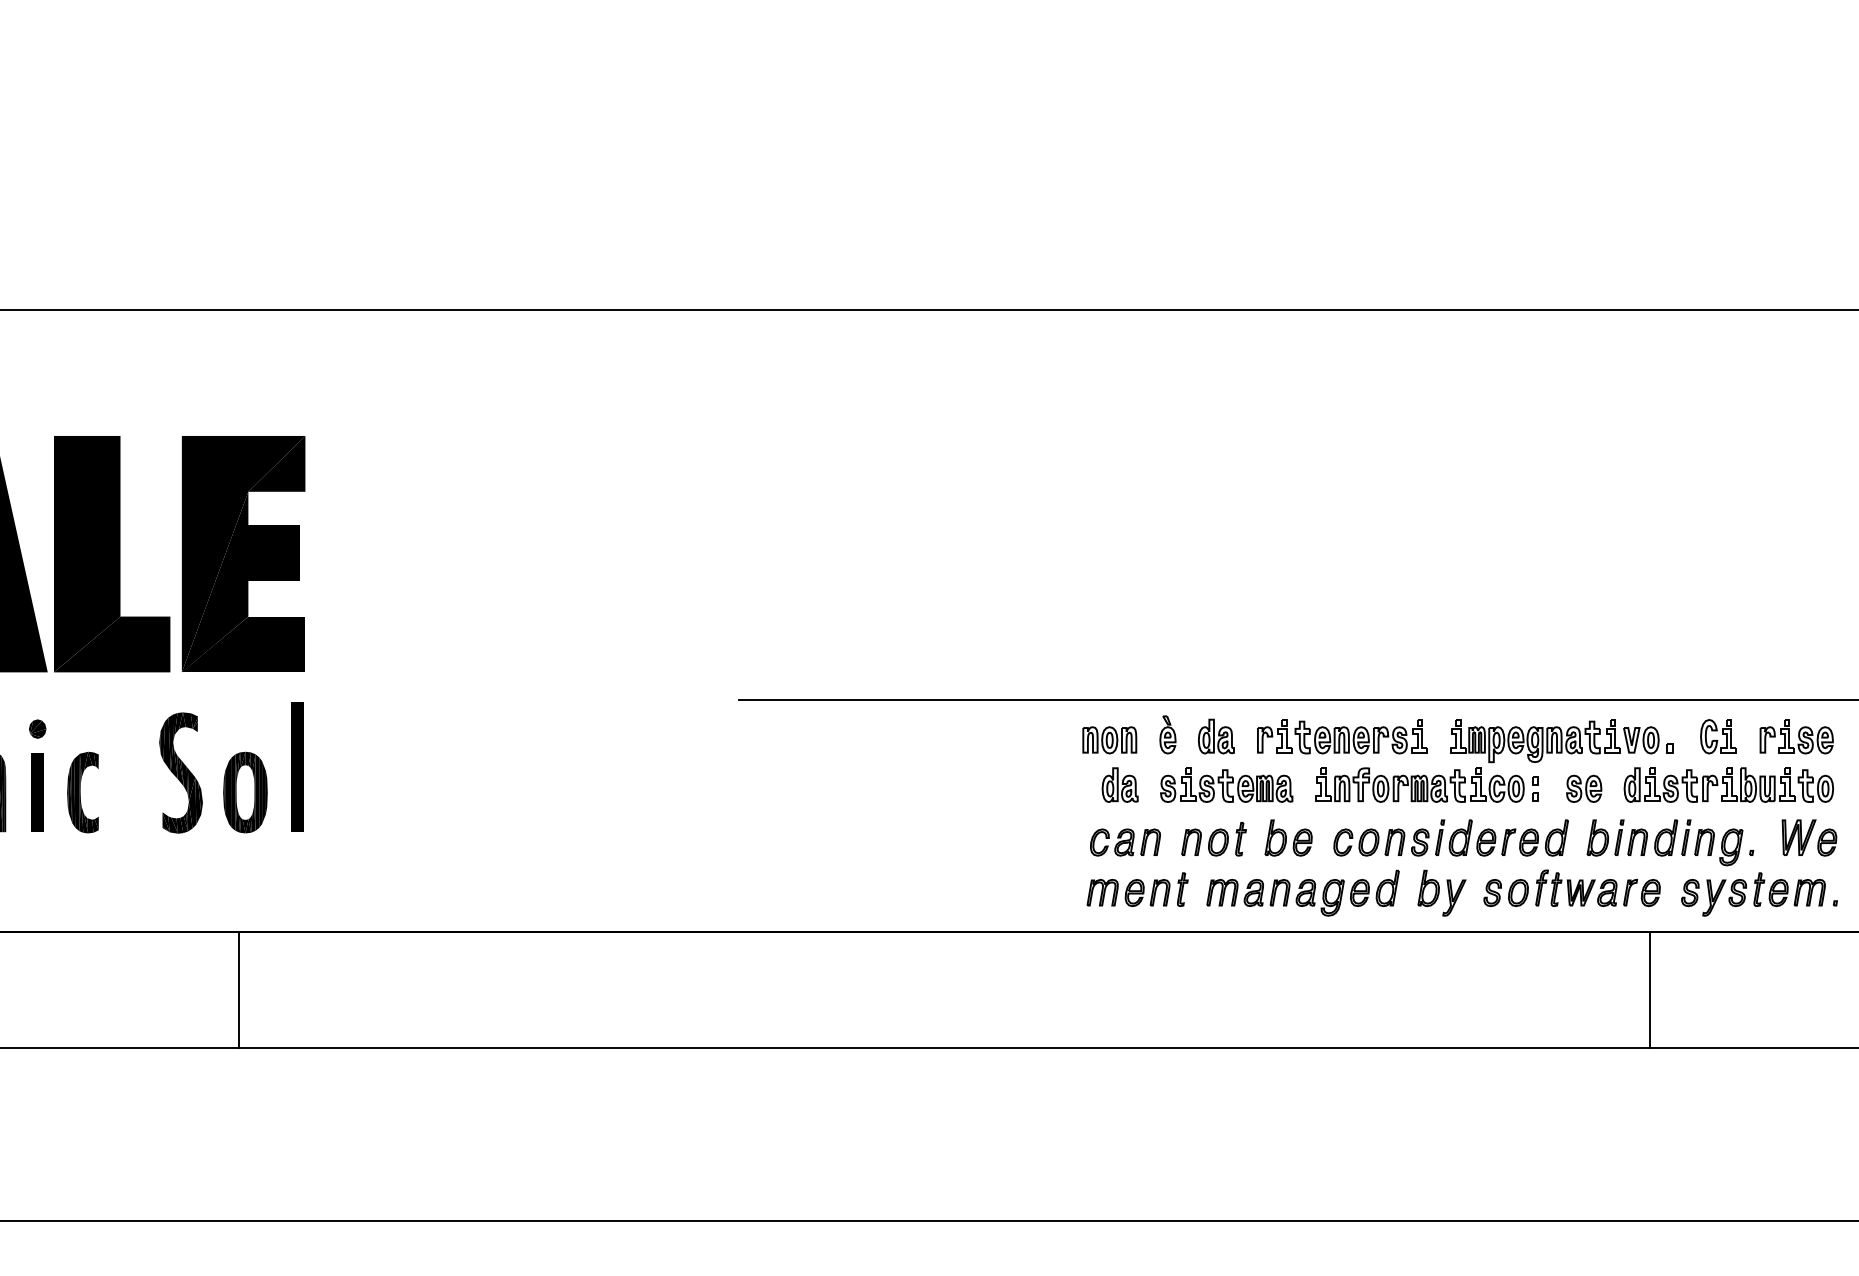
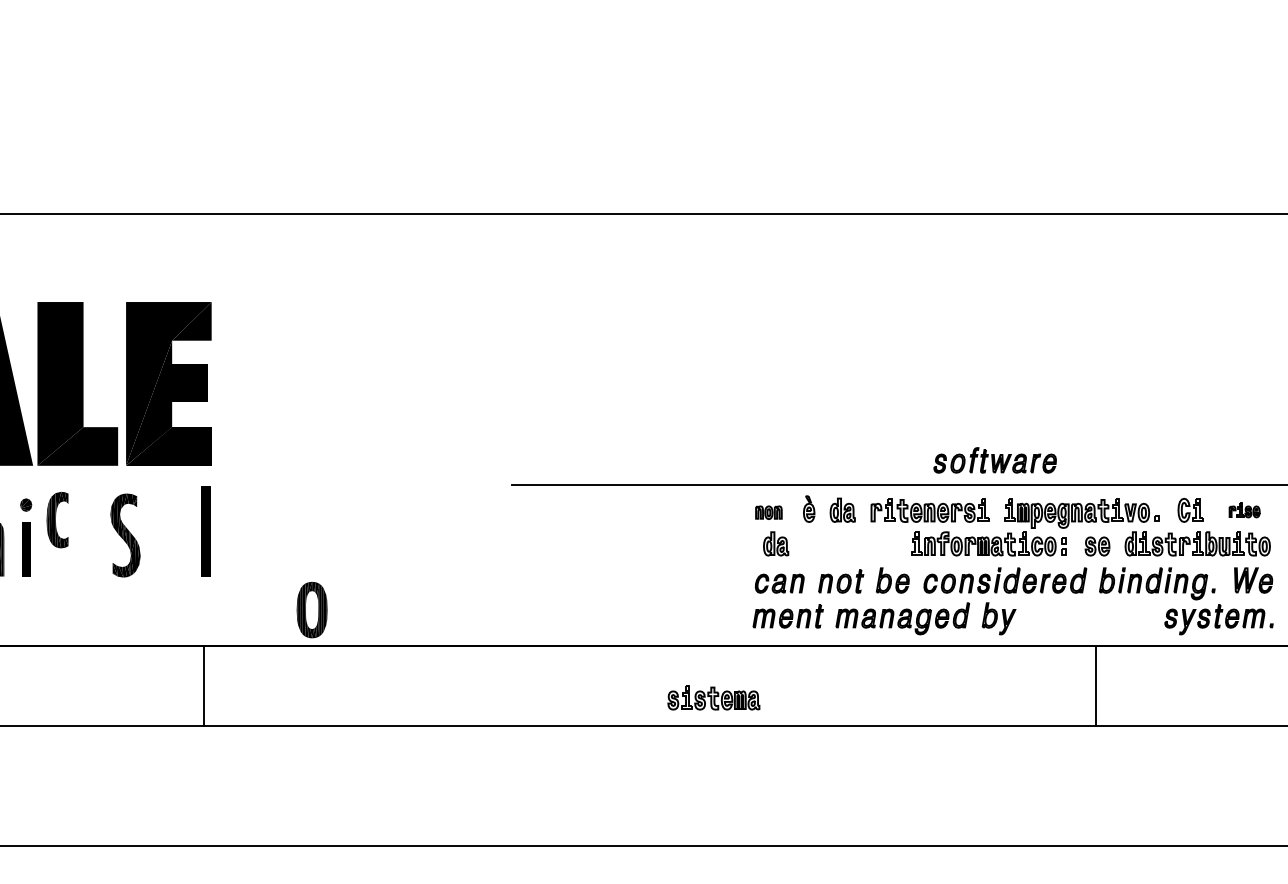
part: (1796, 736) -> (1244, 510), size x0.6
part: (1109, 739) -> (768, 512), size x0.7
part: (1226, 784) -> (713, 697), moved
part: (82, 791) -> (57, 519), moved
part: (244, 791) -> (311, 609), moved
part: (1571, 888) -> (994, 460), moved
line: (238, 989) -> (203, 685), moved
line: (1650, 989) -> (1096, 685), moved

